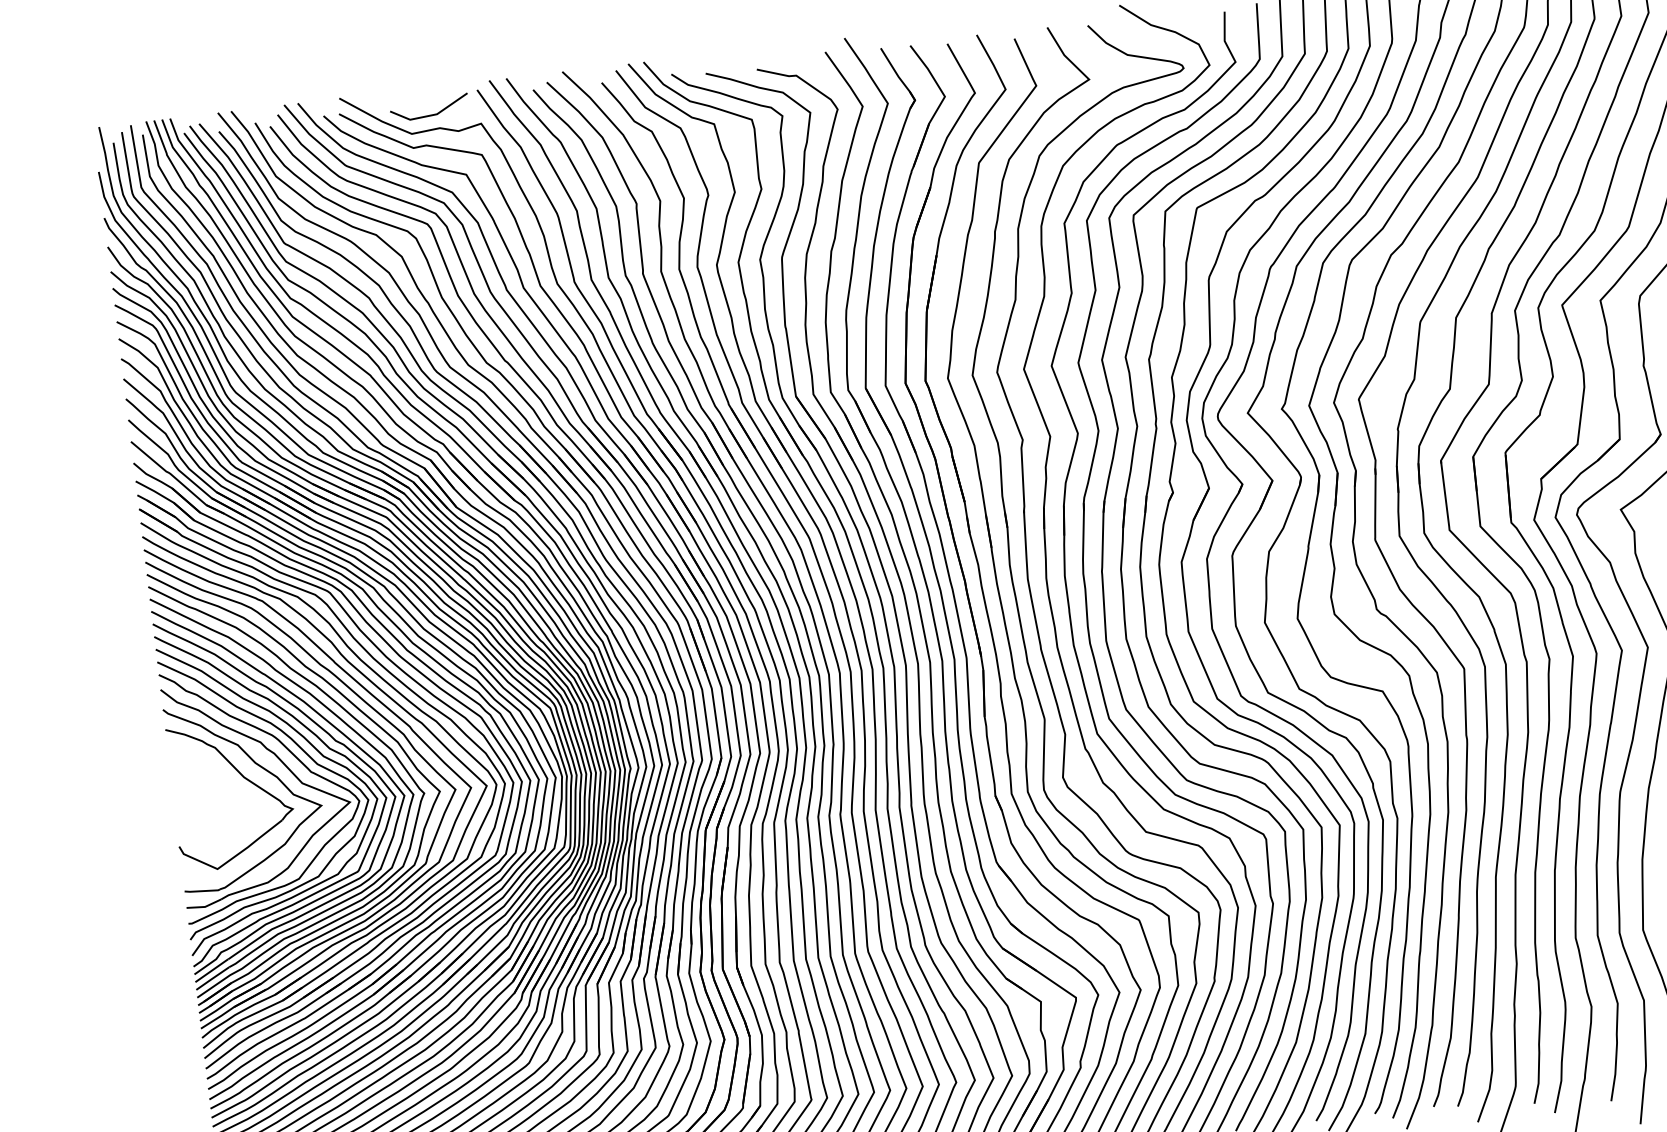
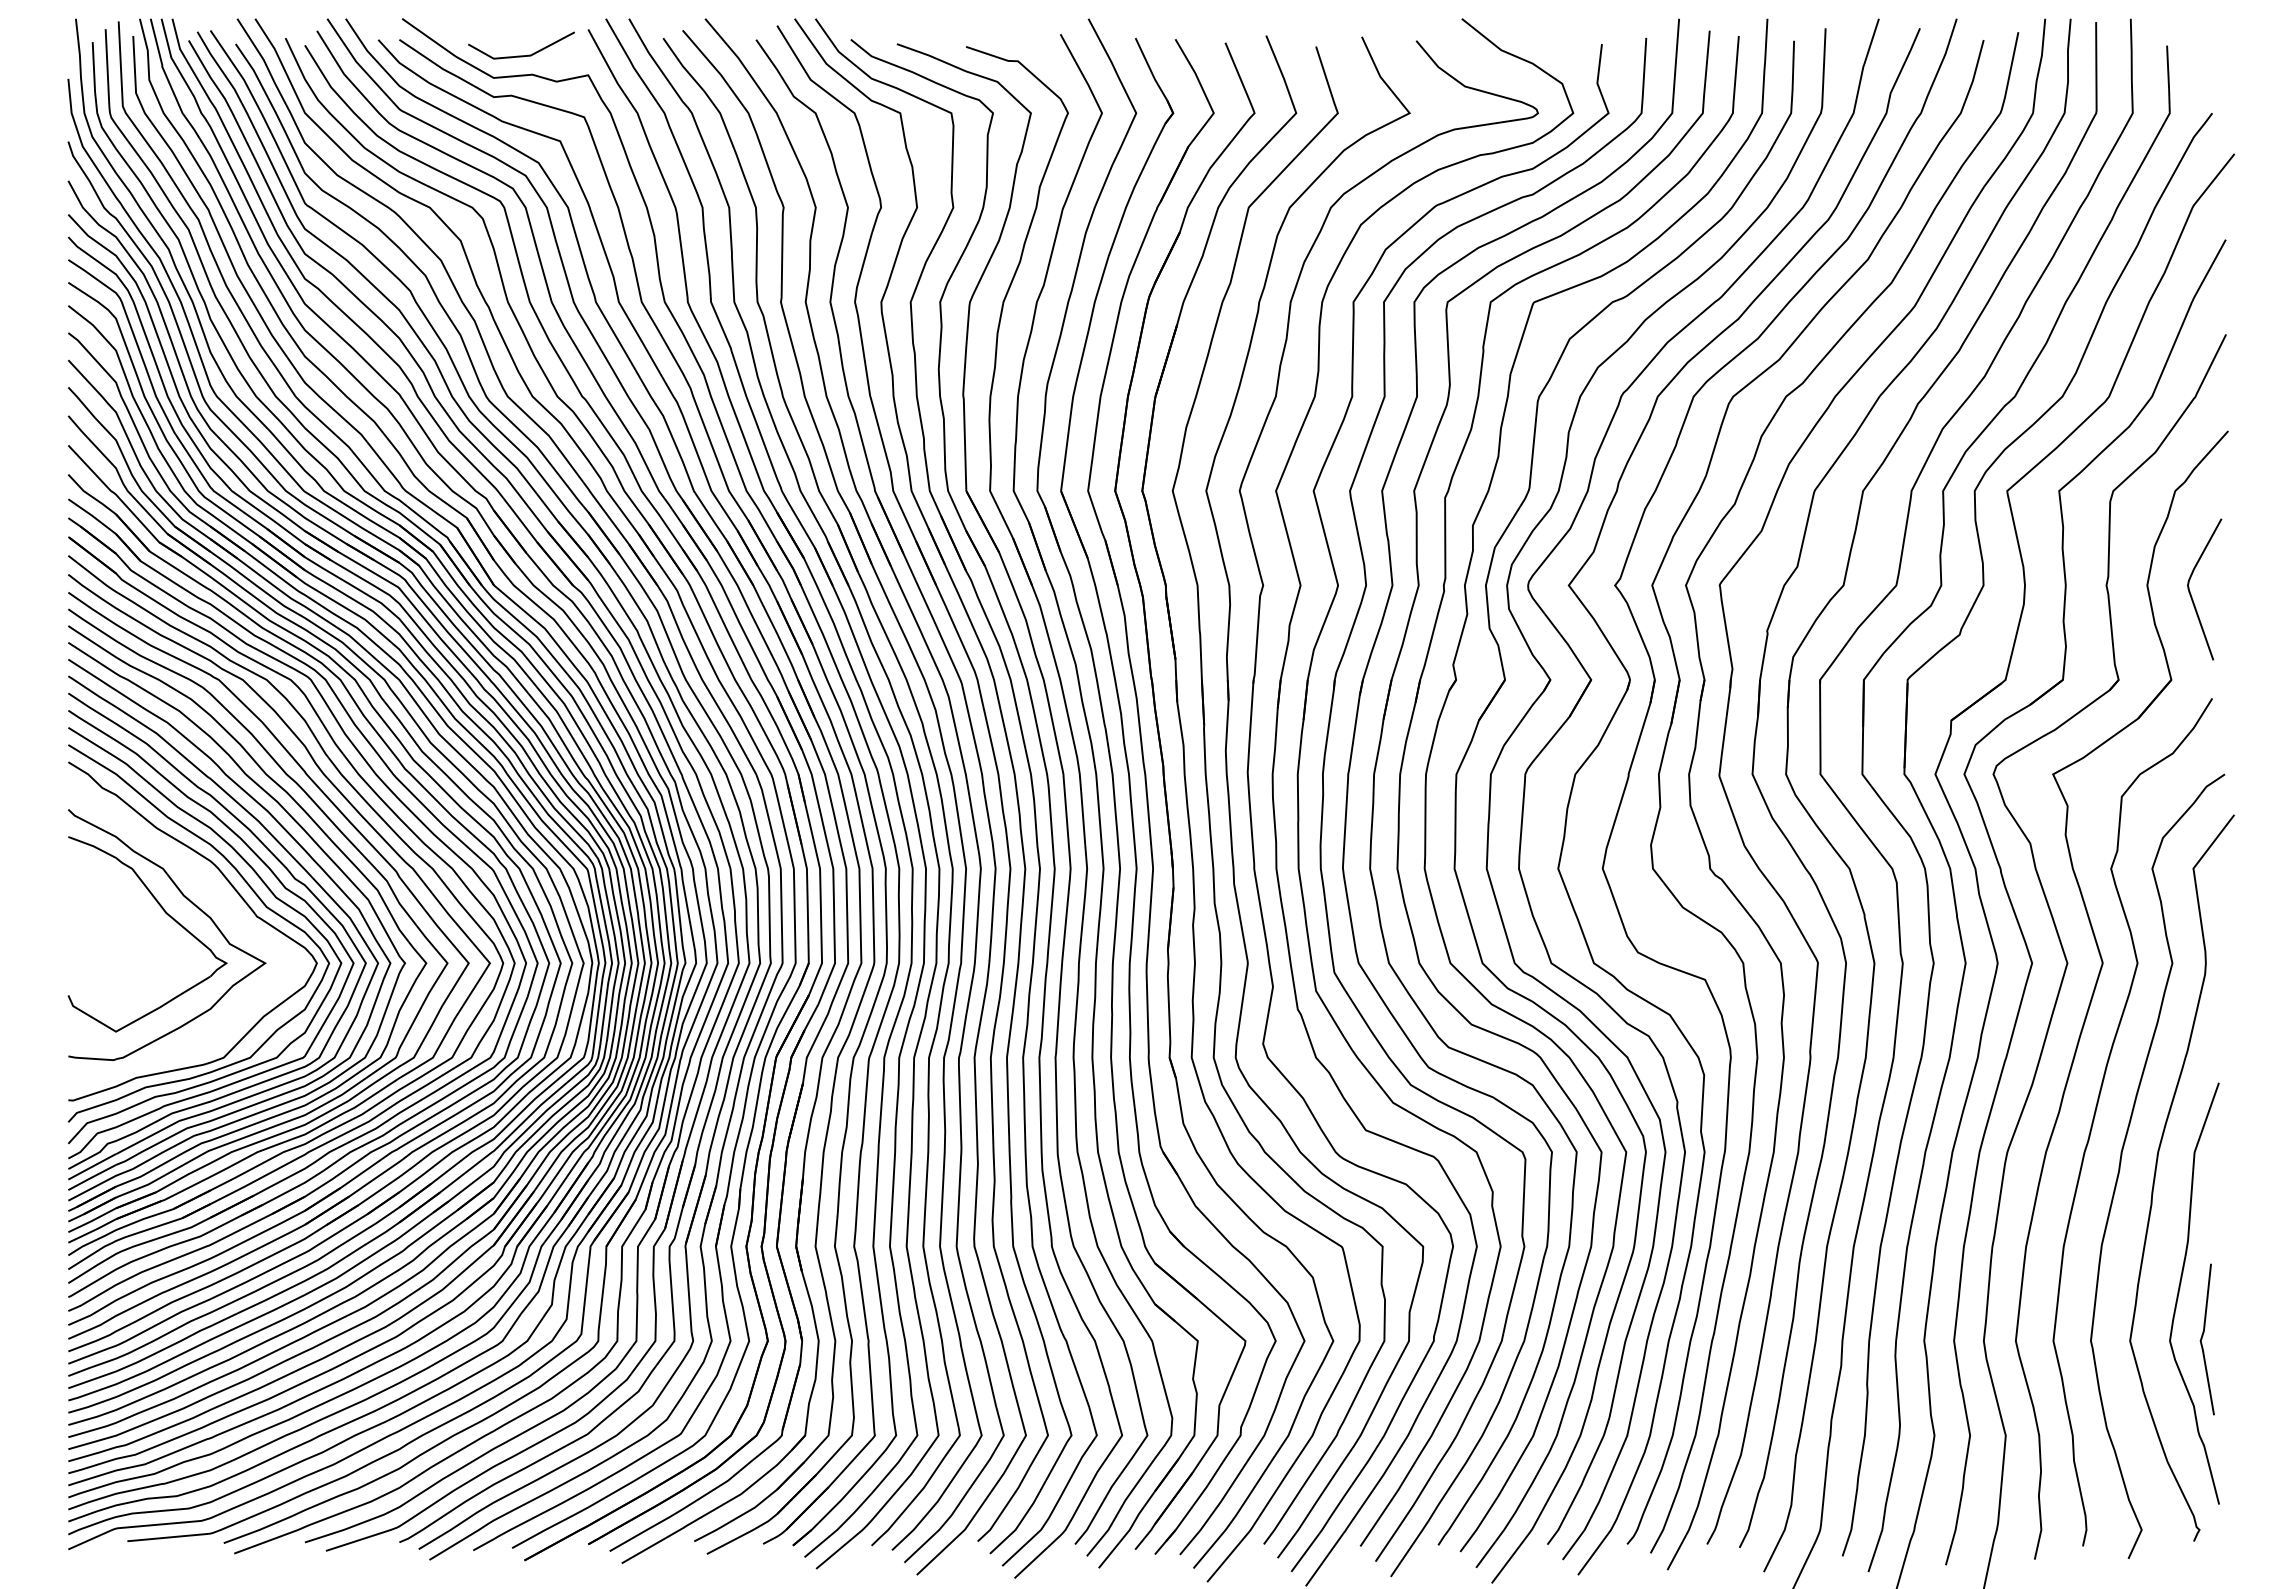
part: (285, 766) -> (223, 905), removed

